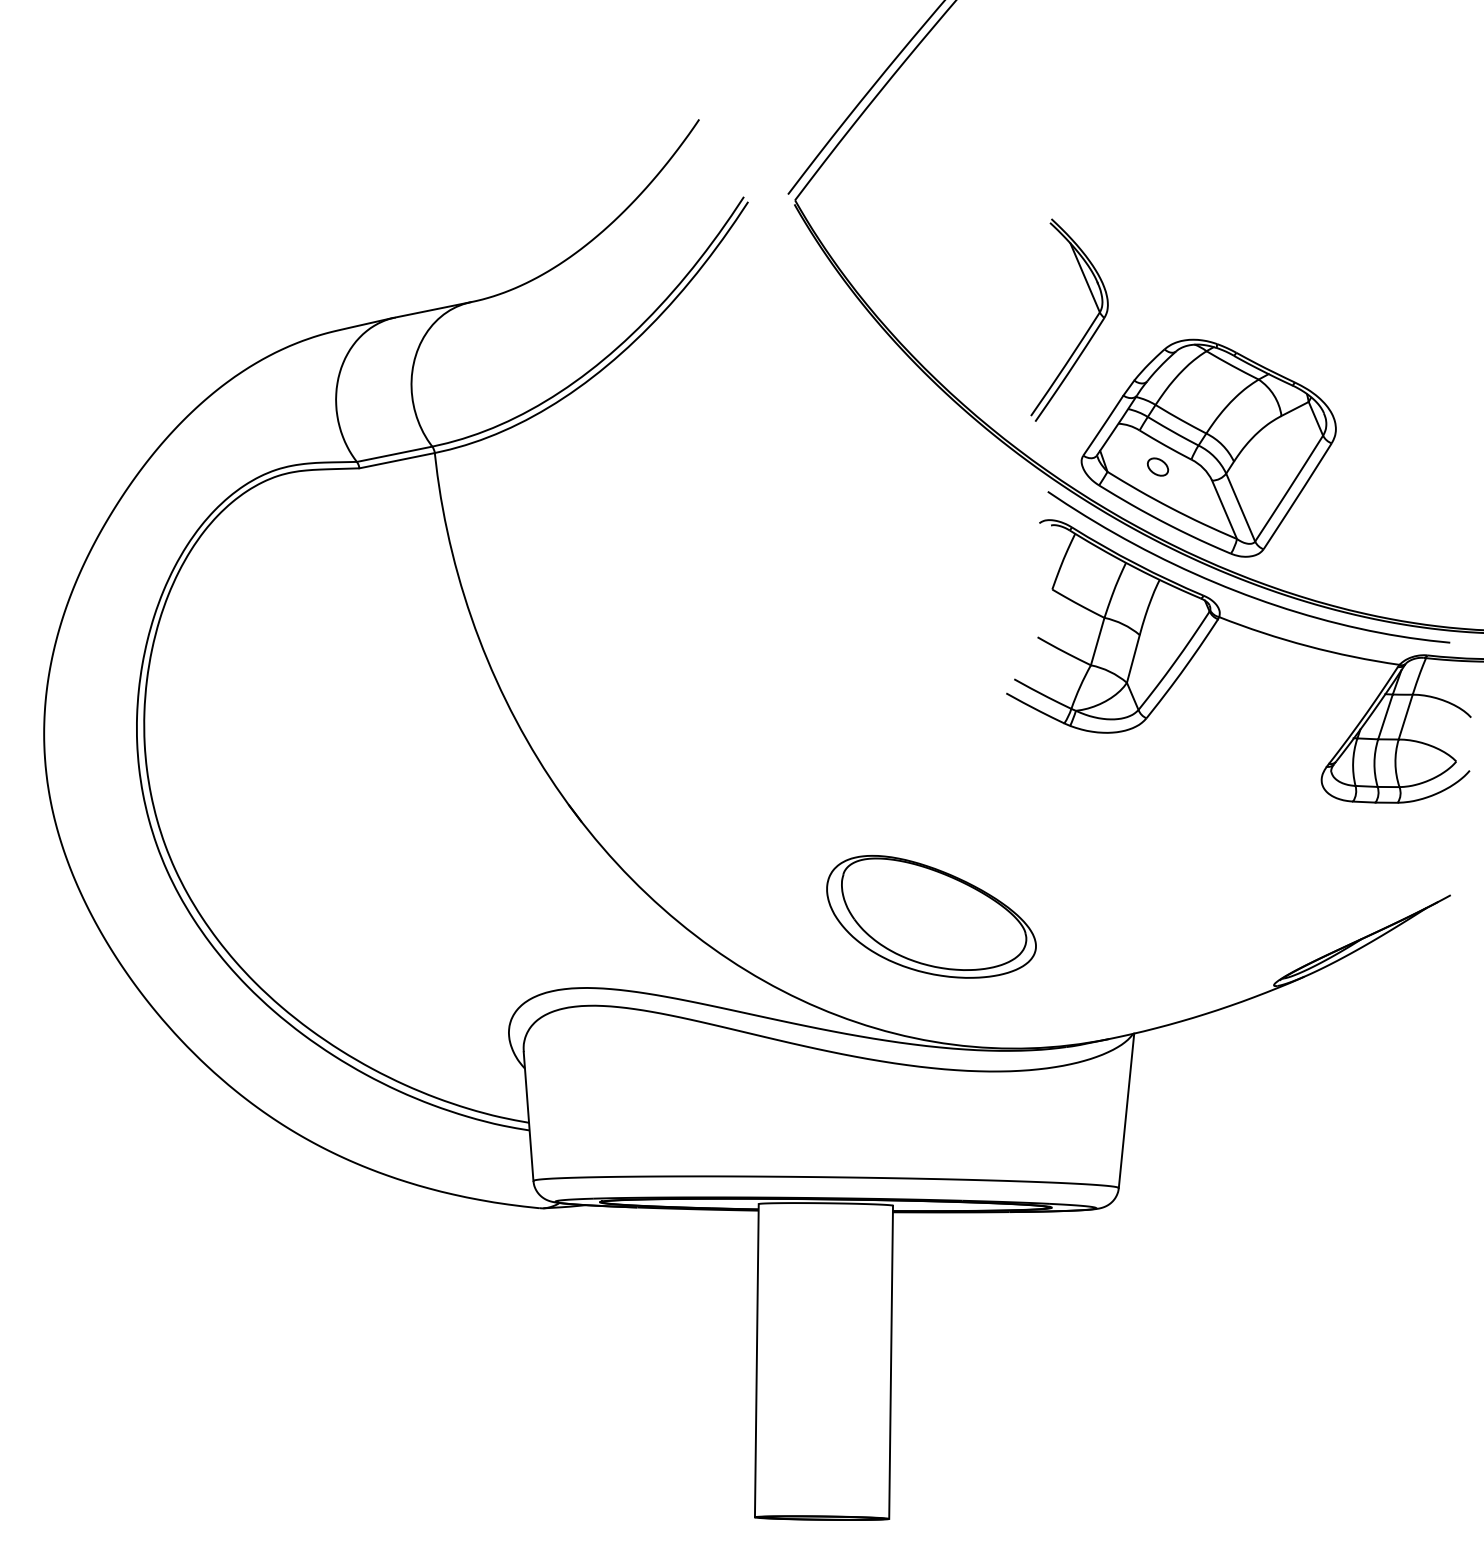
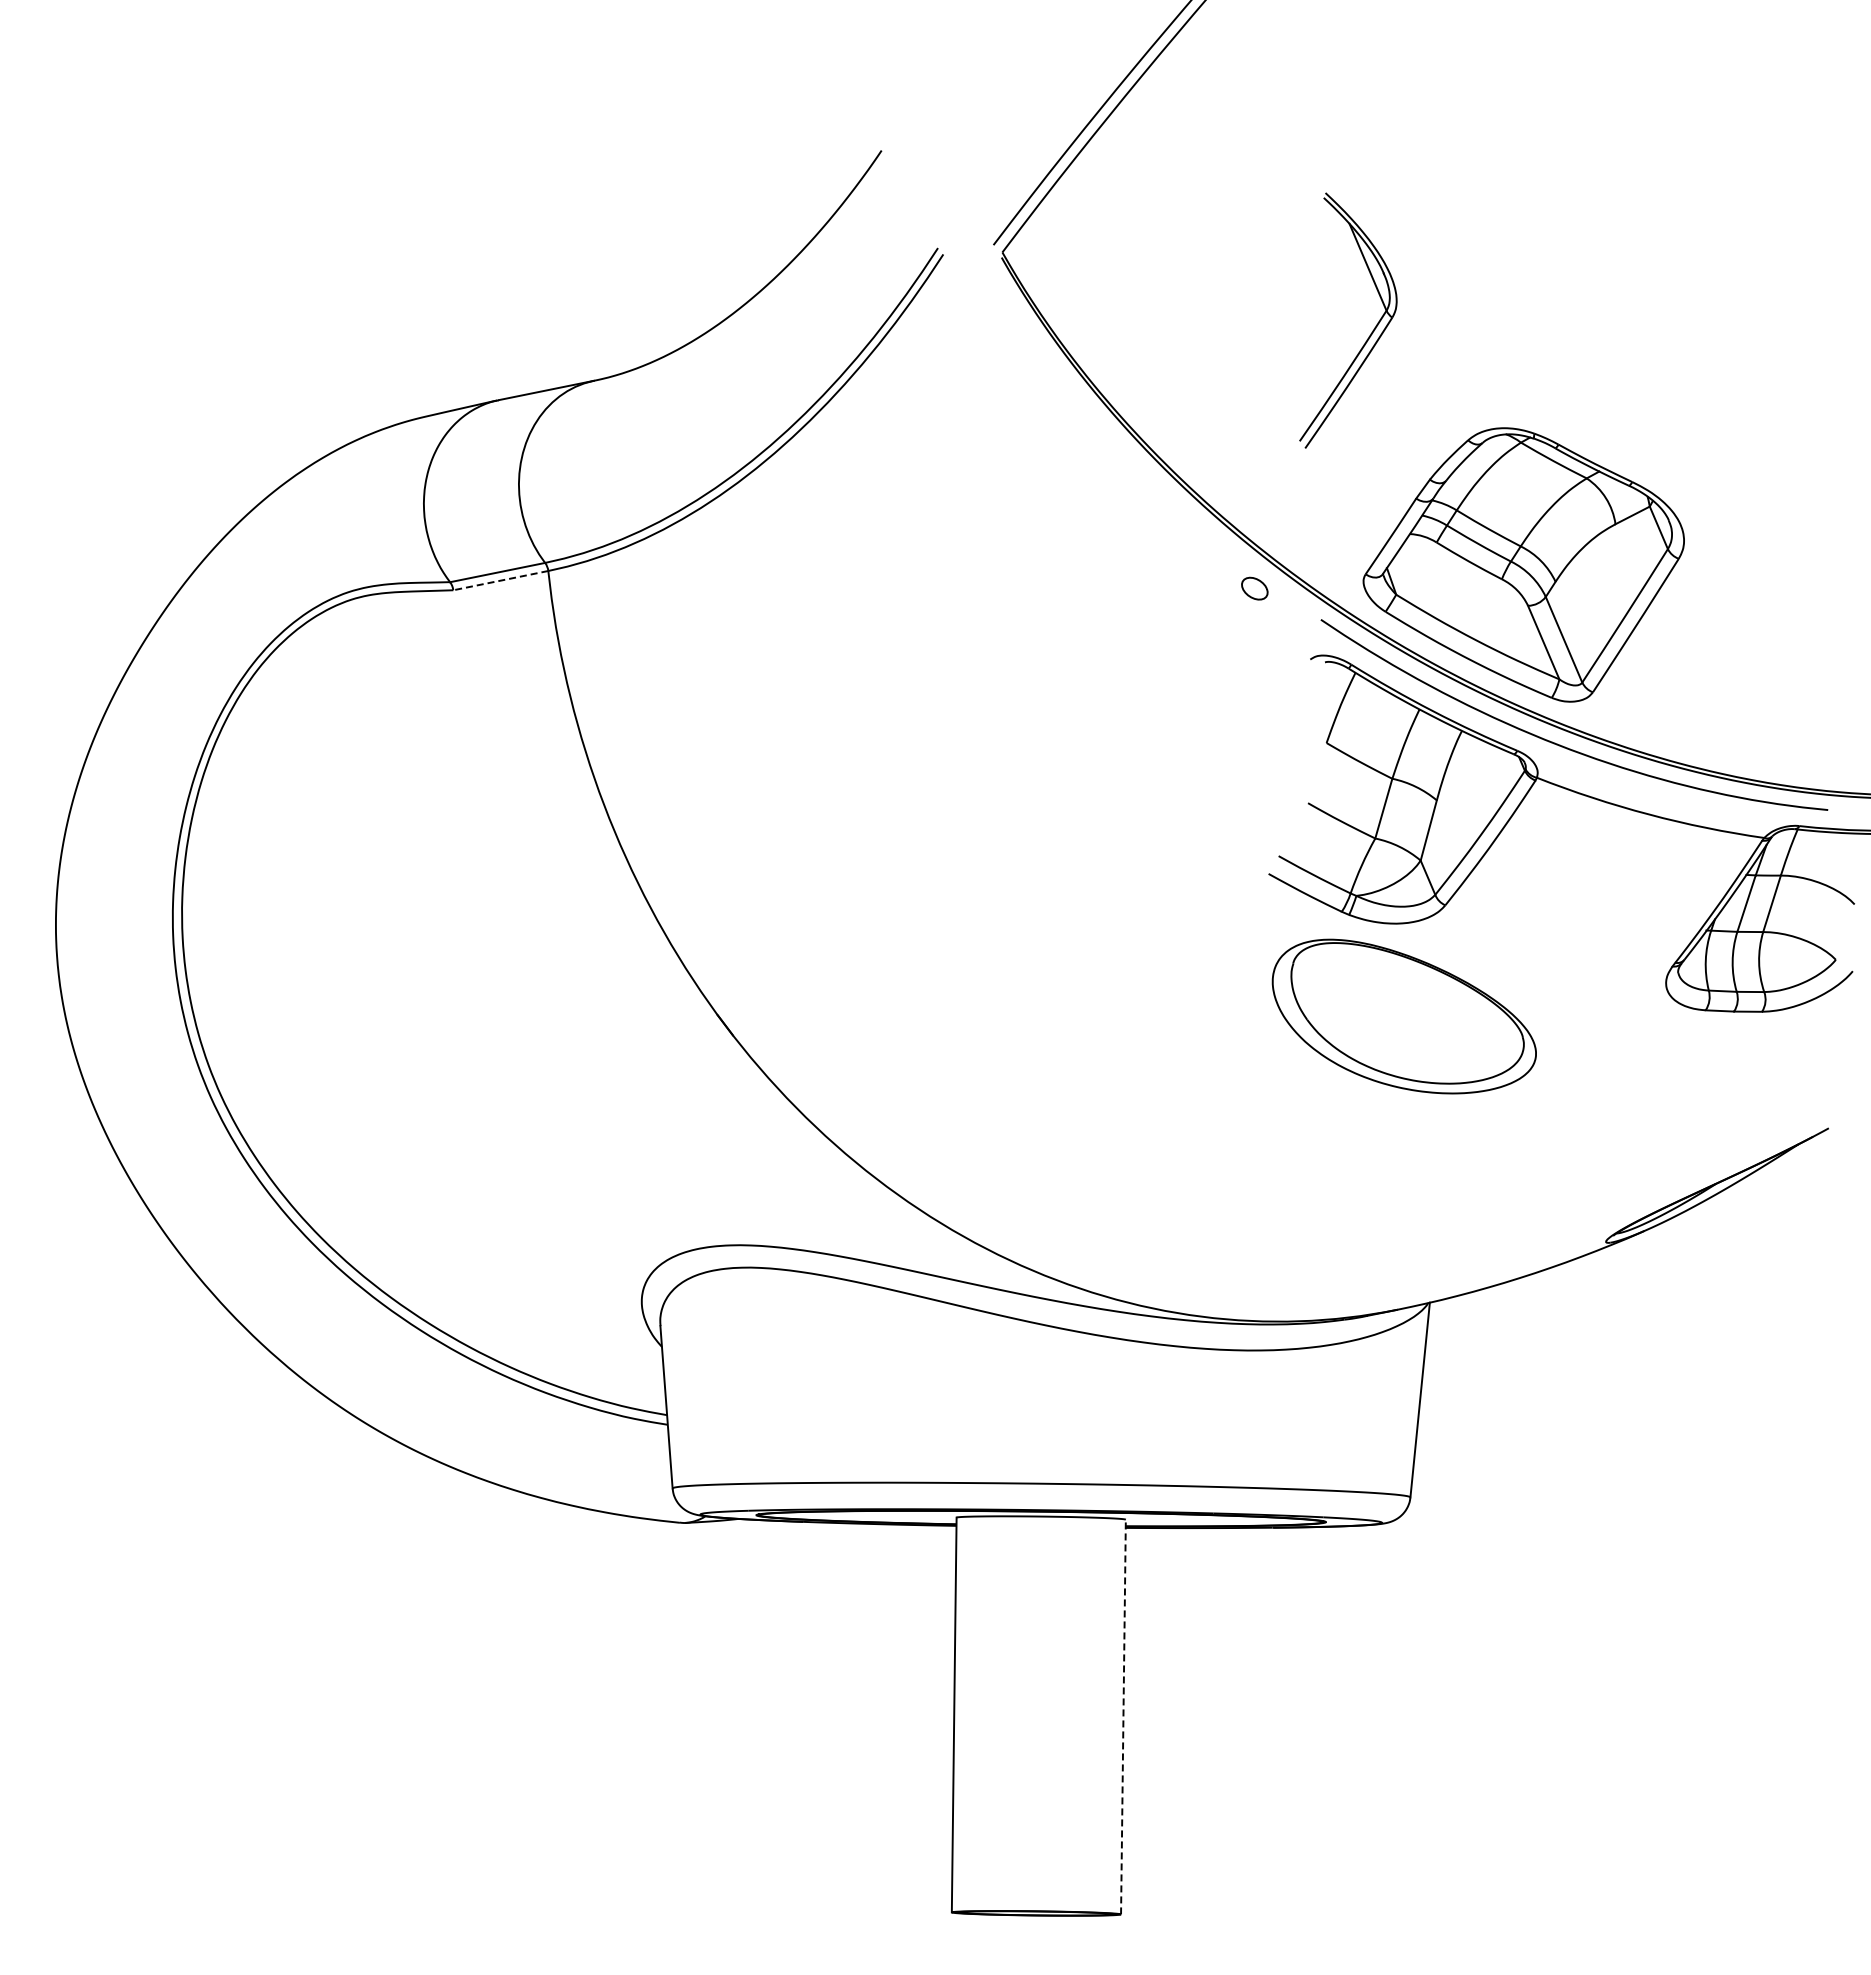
part: (1087, 330) -> (1370, 333), moved
line: (396, 460) -> (500, 580), solid -> dashed
part: (1157, 466) -> (1254, 588), moved
part: (930, 916) -> (1403, 1016), moved
line: (891, 1361) -> (1123, 1716), solid -> dashed

